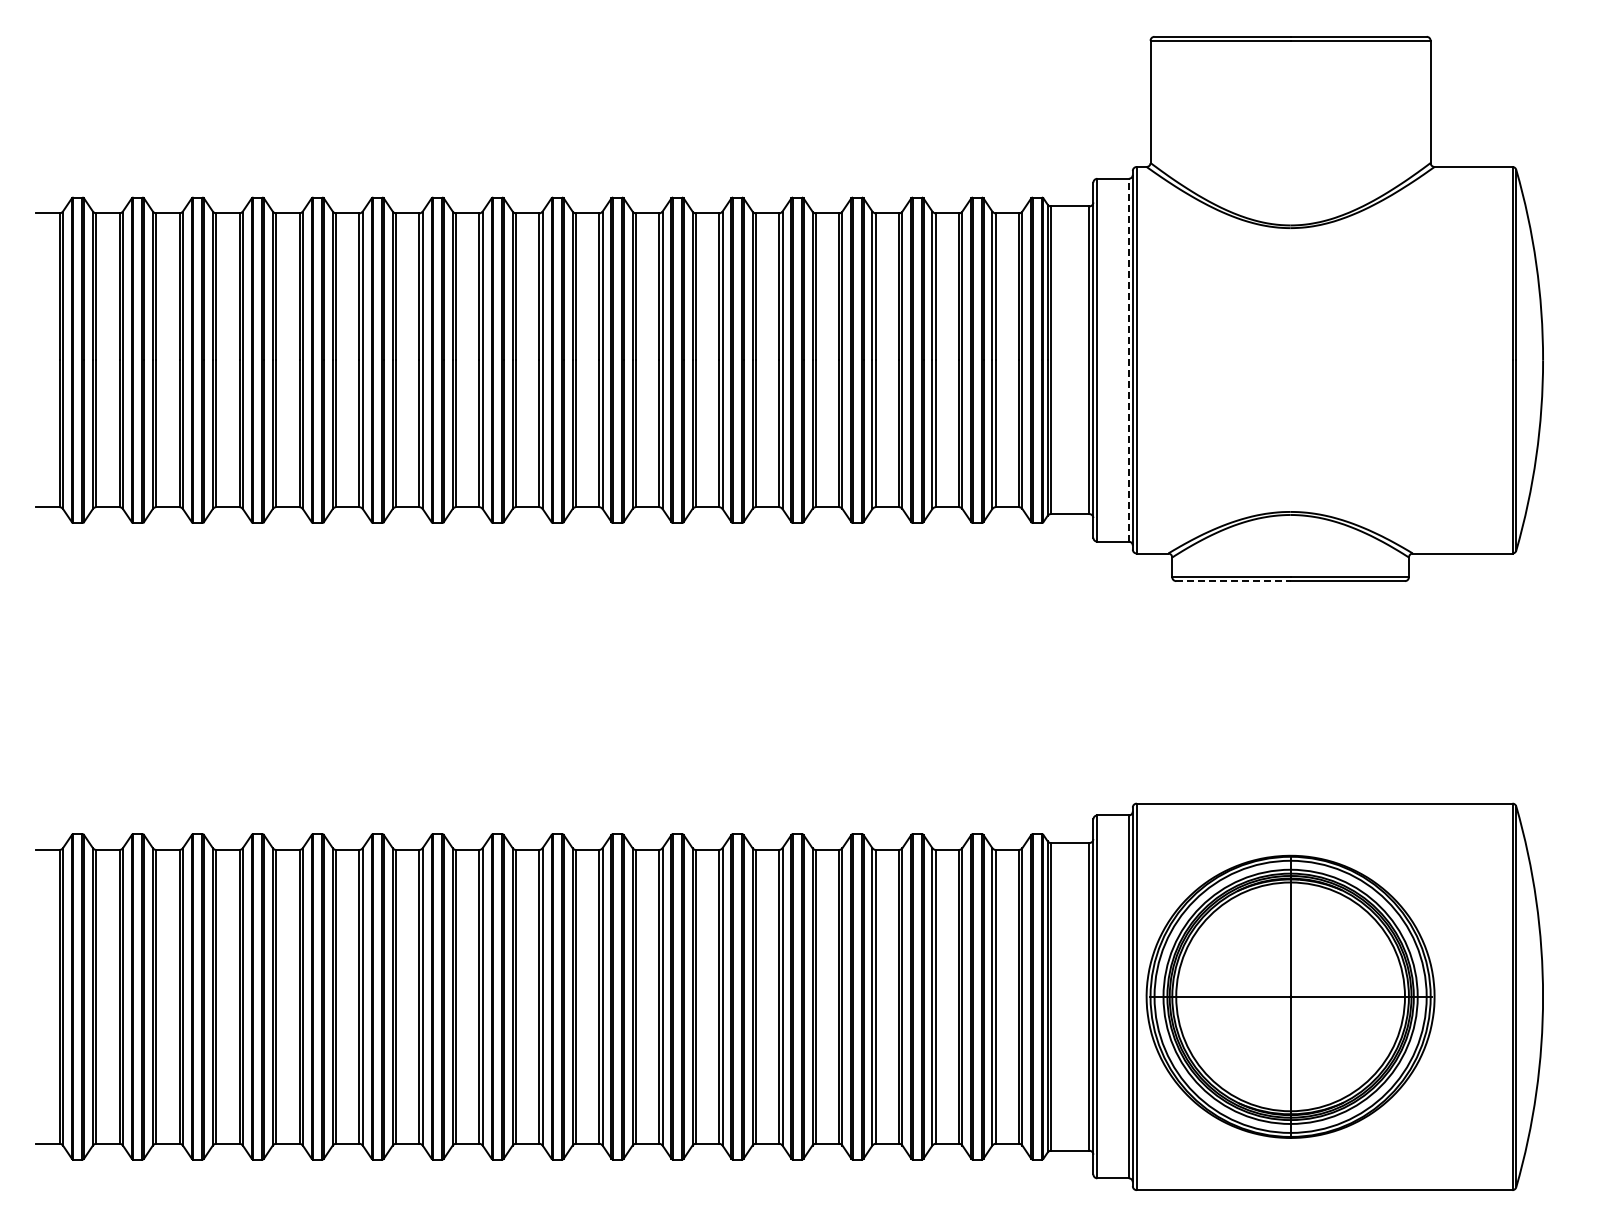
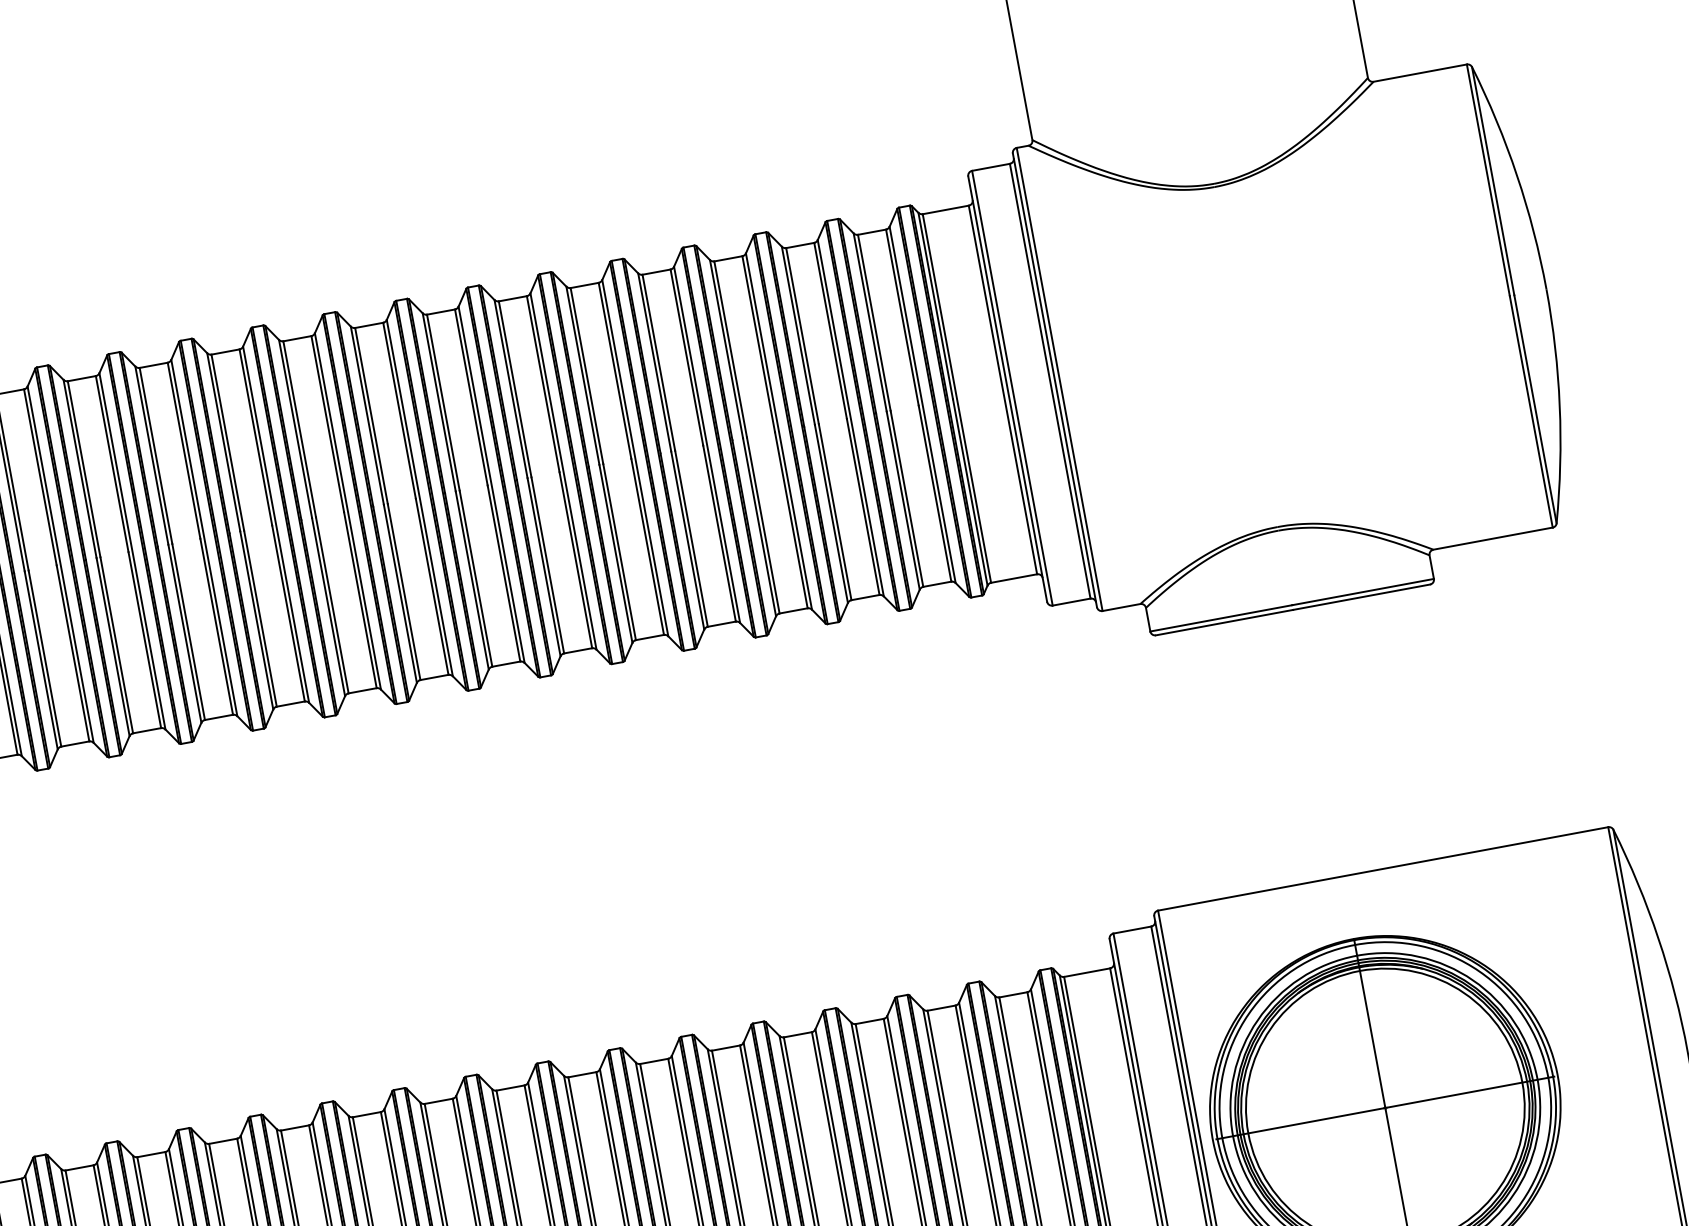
line: (1128, 359) -> (1049, 380), dashed -> solid
line: (1233, 581) -> (1224, 623), dashed -> solid

